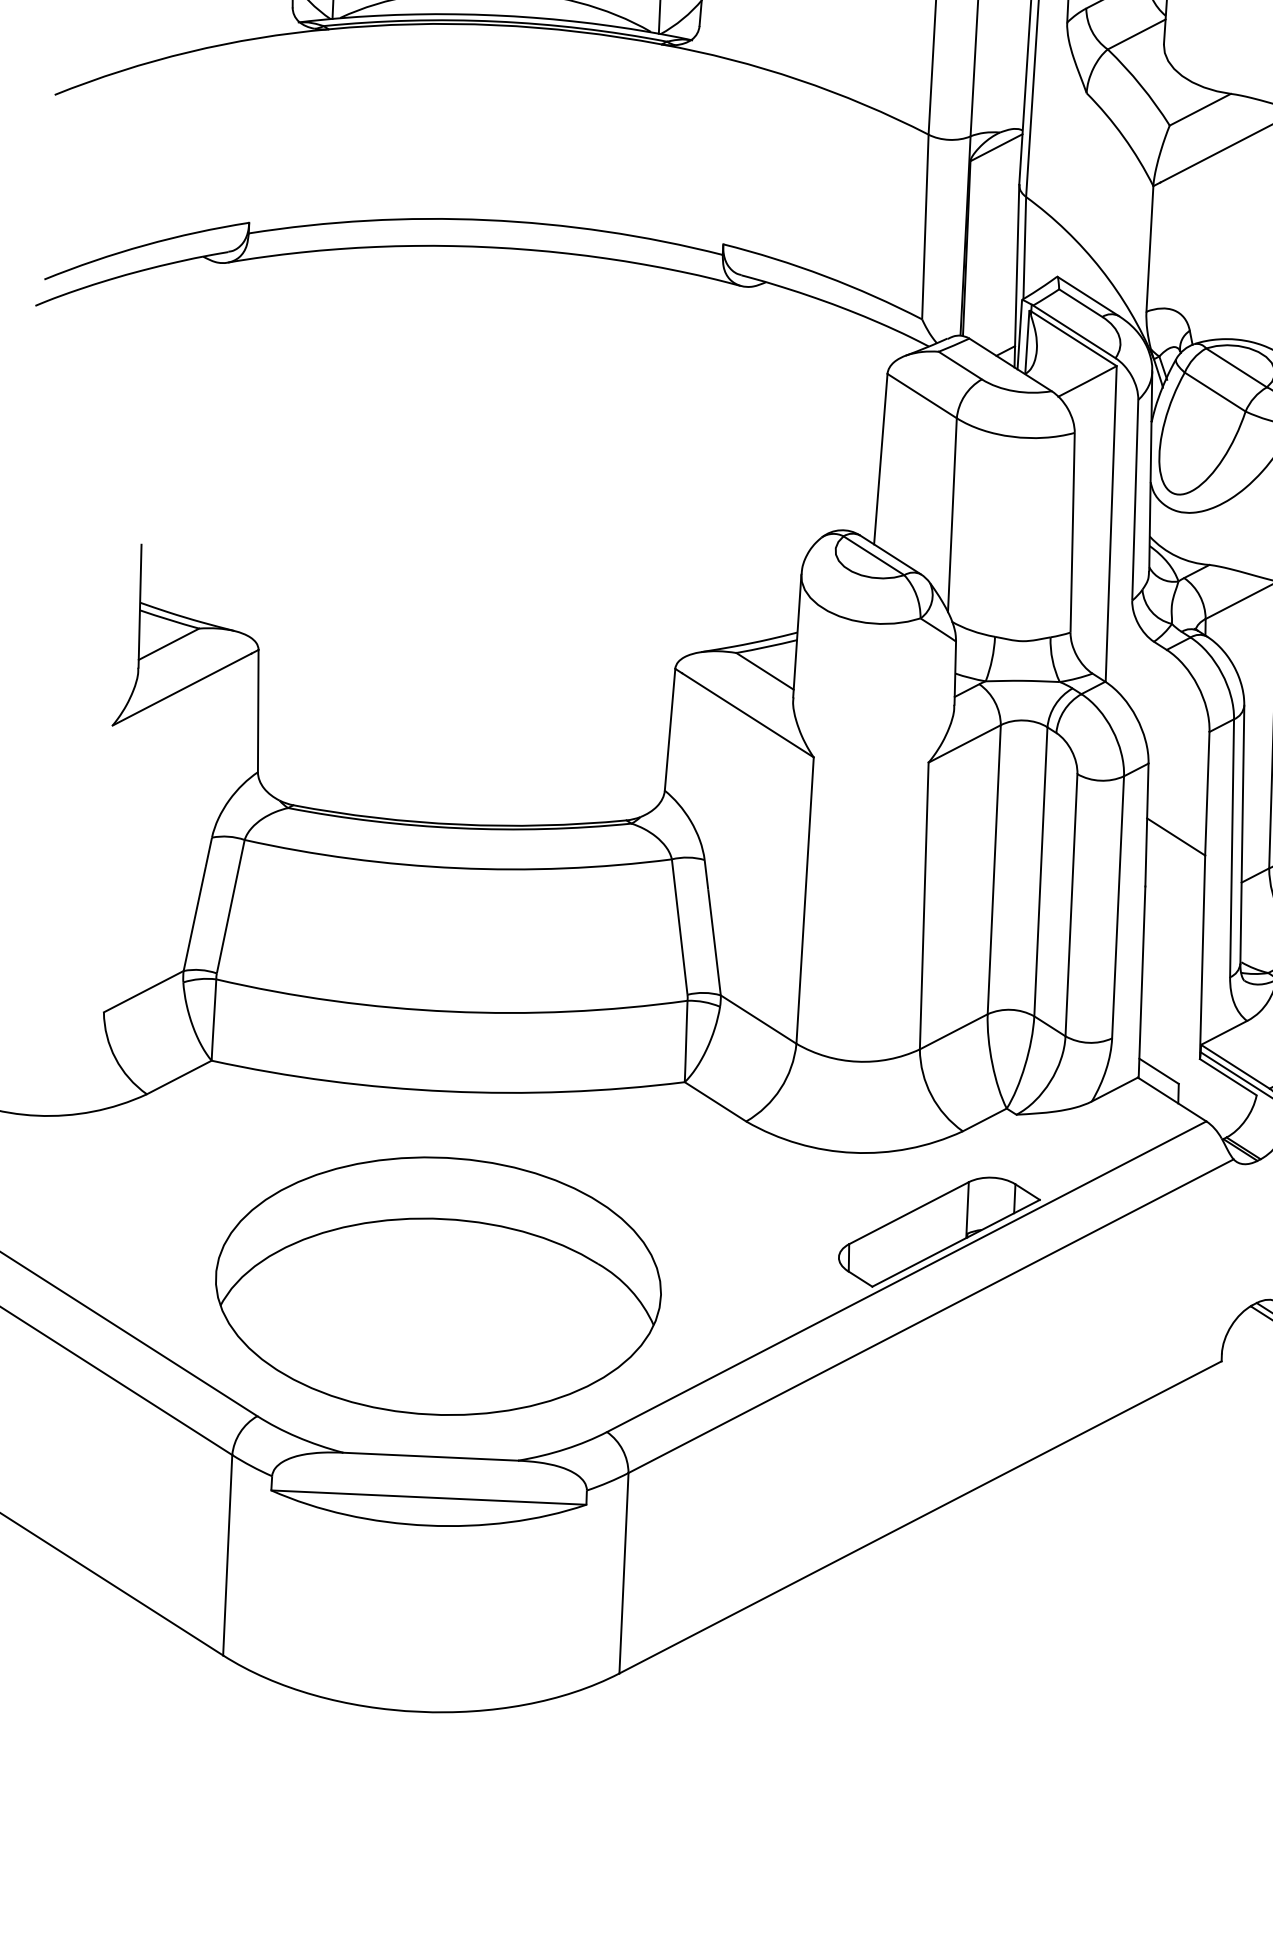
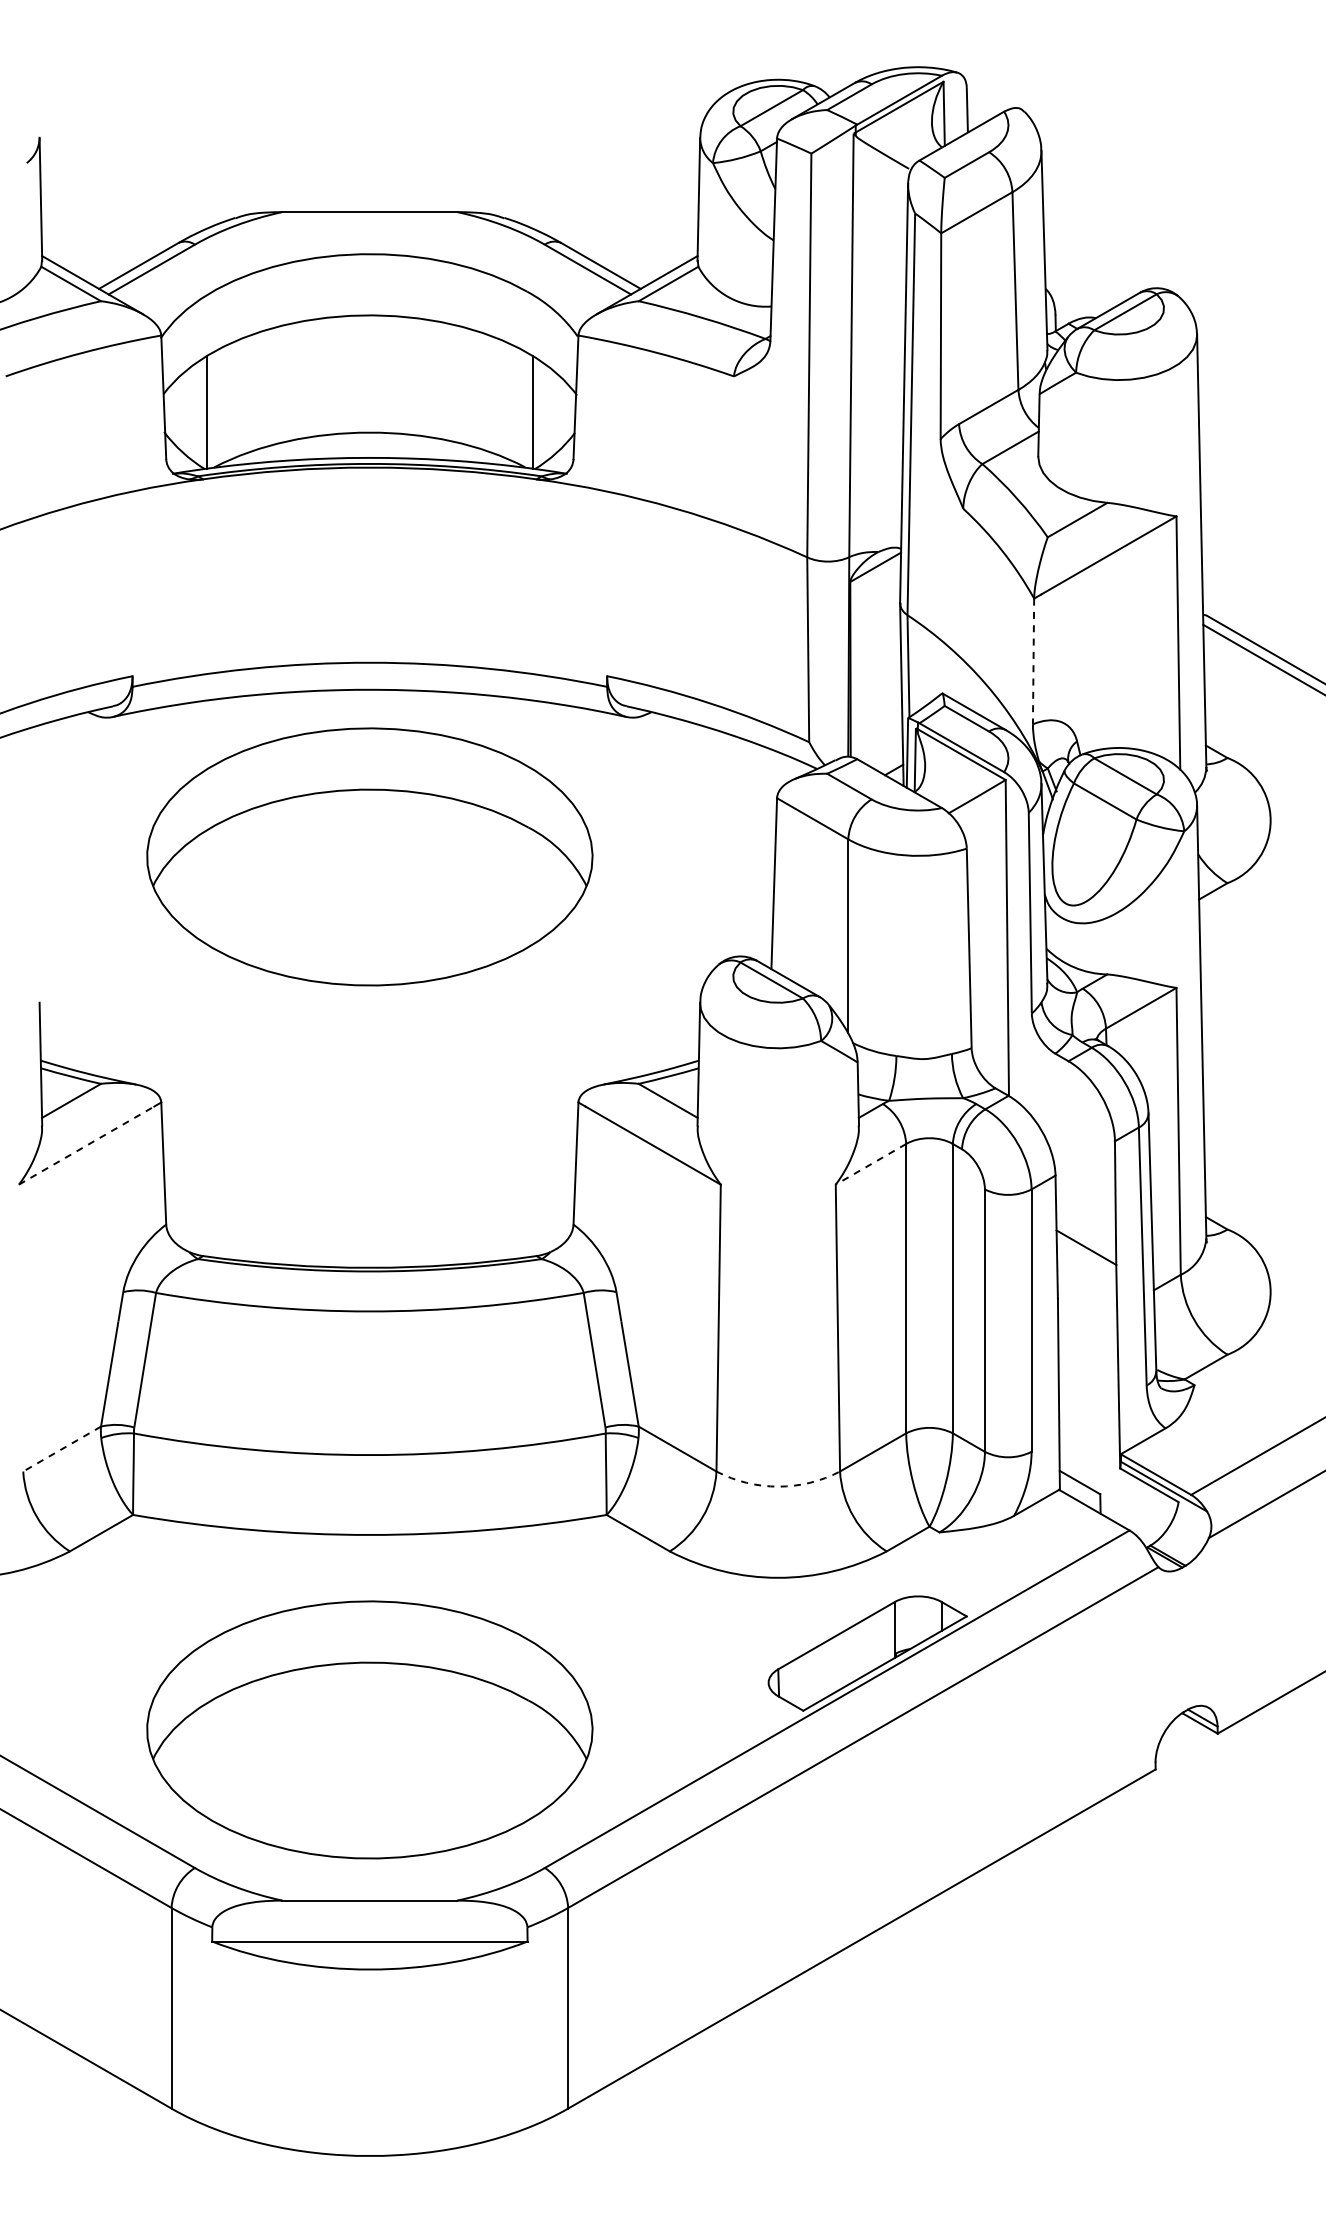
line: (1149, 248) -> (1033, 661), solid -> dashed
part: (477, 413) -> (369, 856), added
line: (182, 689) -> (87, 1145), solid -> dashed
line: (964, 744) -> (870, 1164), solid -> dashed
line: (144, 992) -> (62, 1449), solid -> dashed
arc: (857, 1061) -> (778, 1486), solid -> dashed

